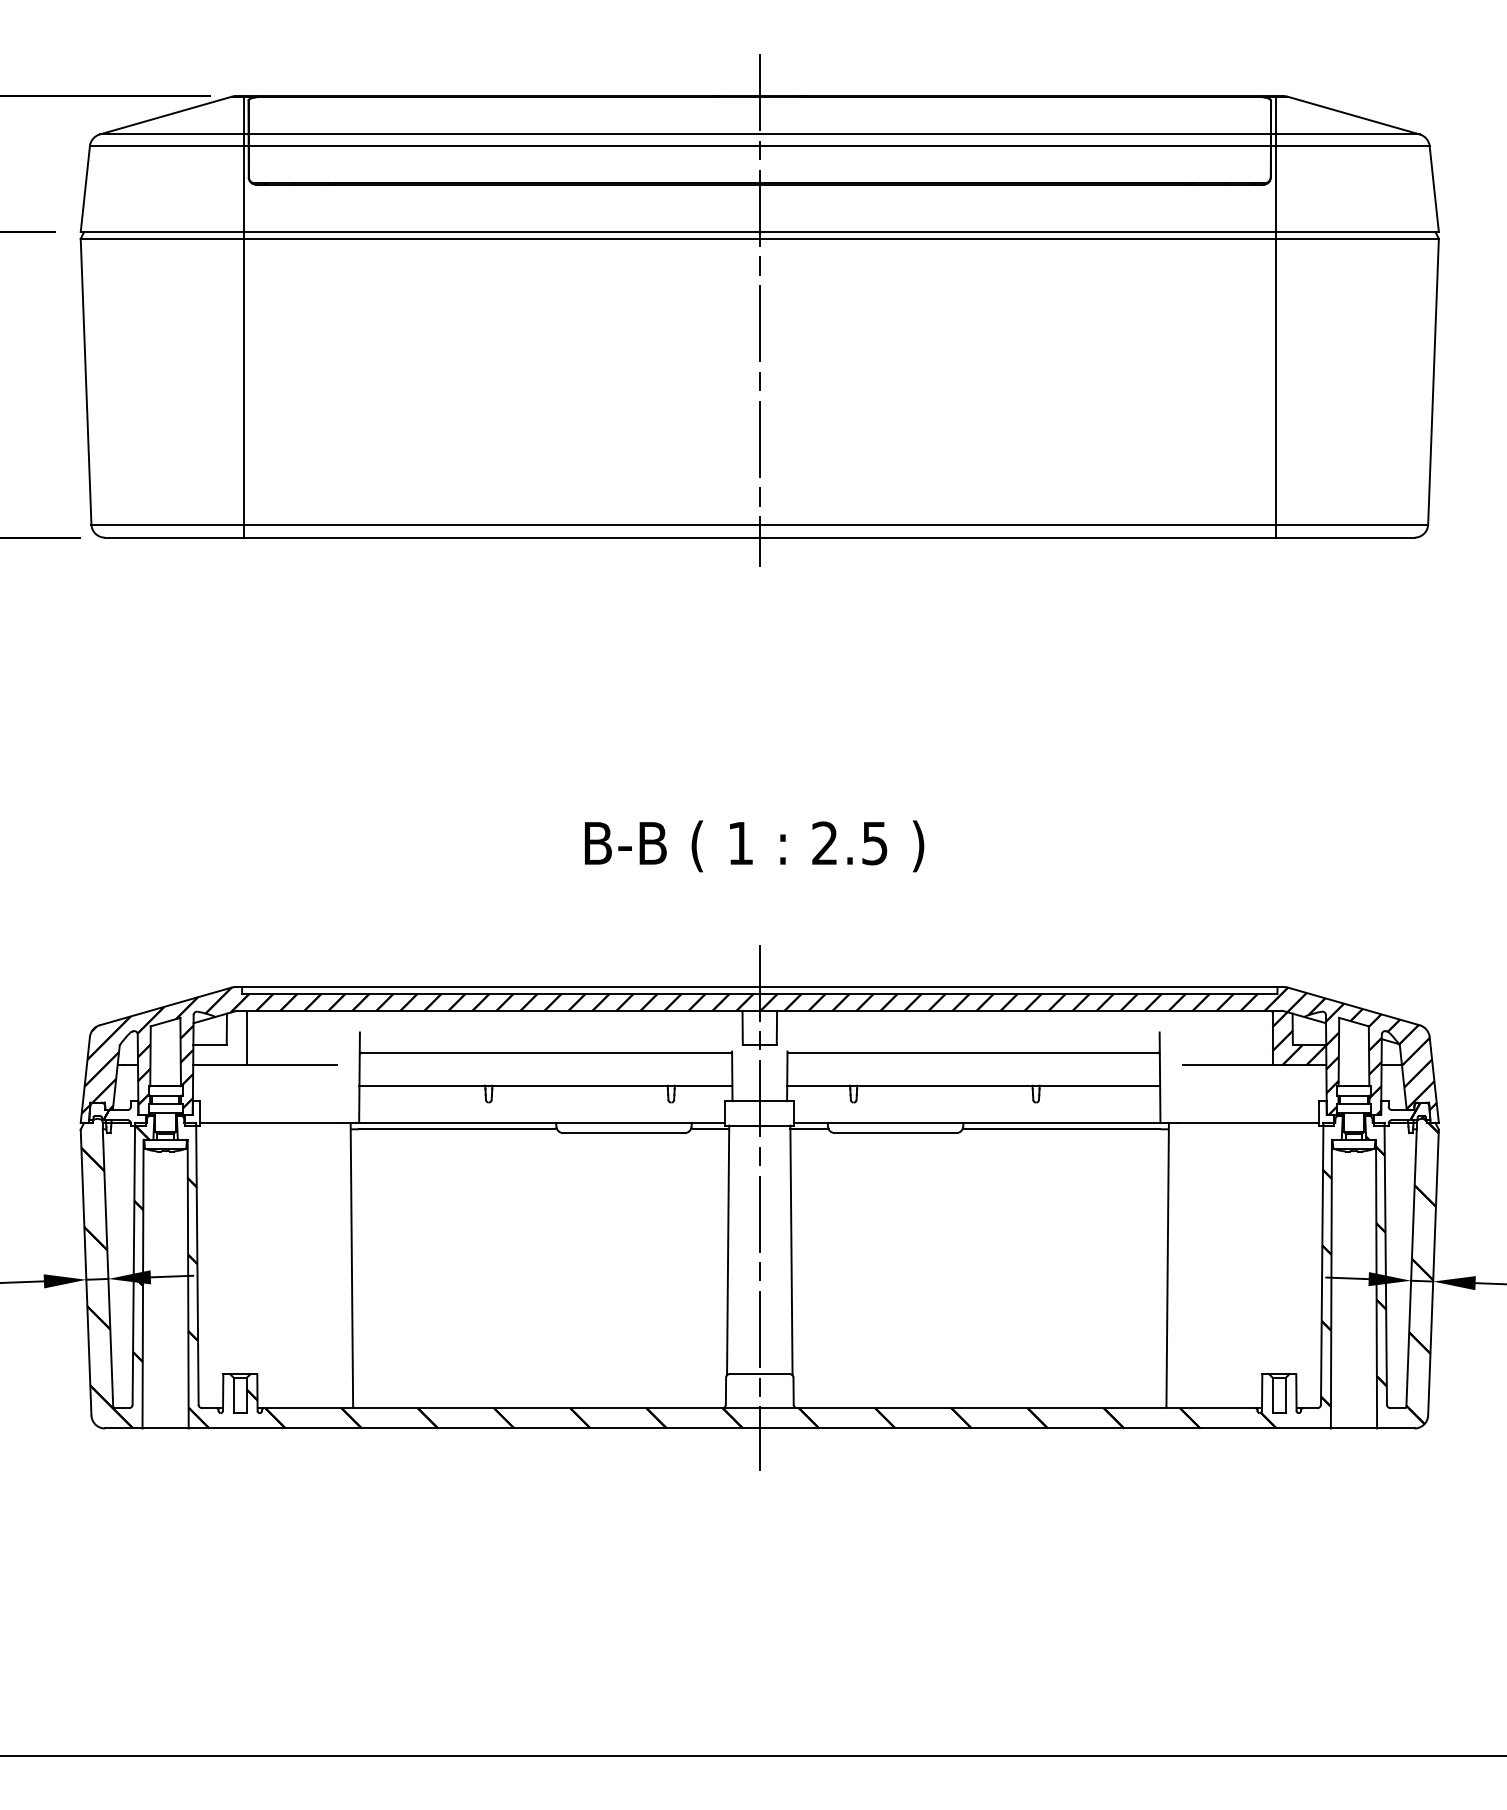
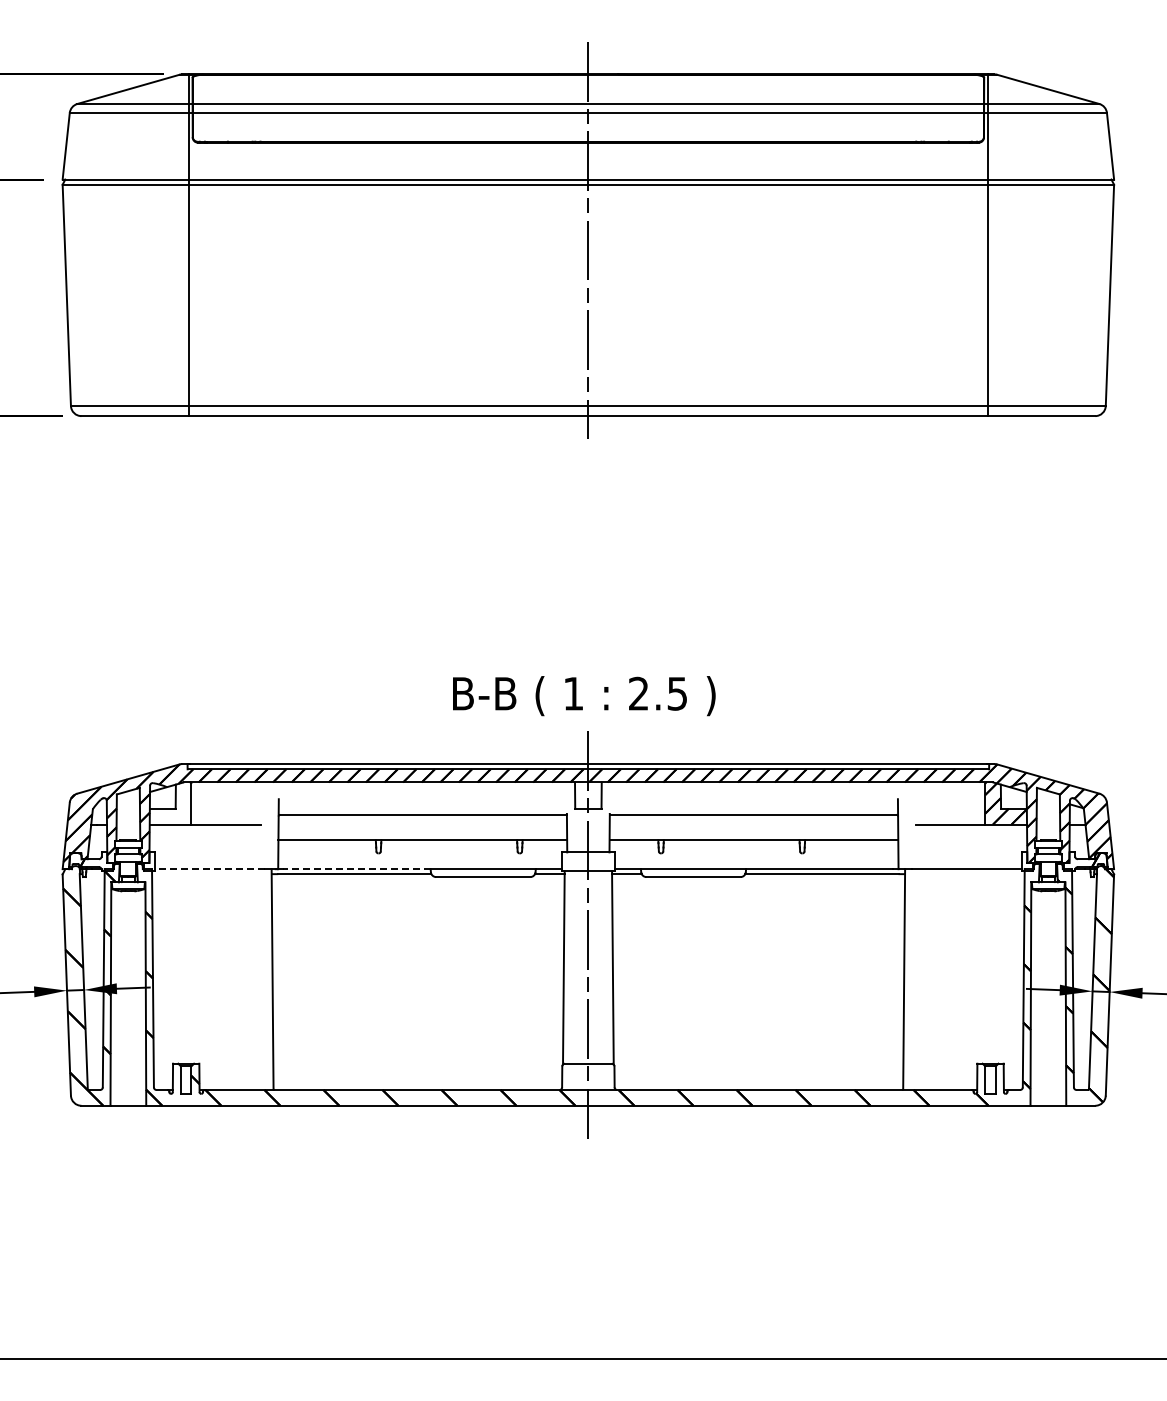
text: (754, 846) -> (584, 696), moved
line: (271, 1123) -> (210, 869), solid -> dashed
line: (461, 1123) -> (357, 869), solid -> dashed

